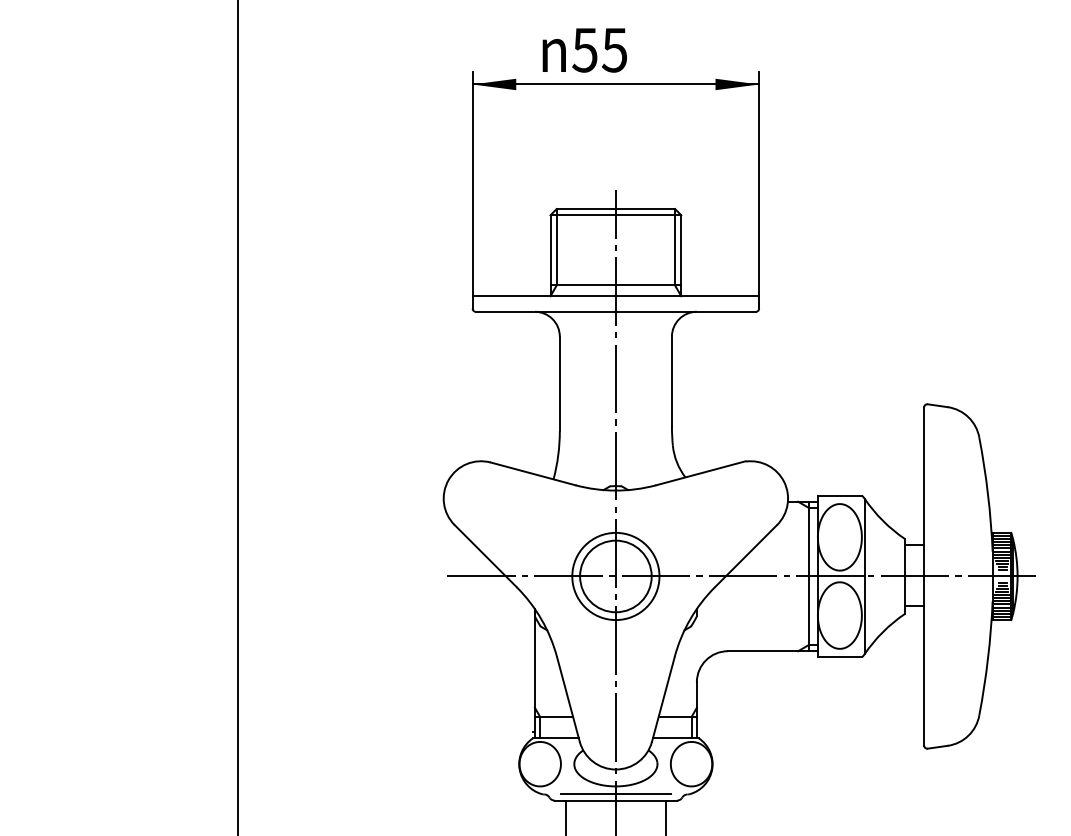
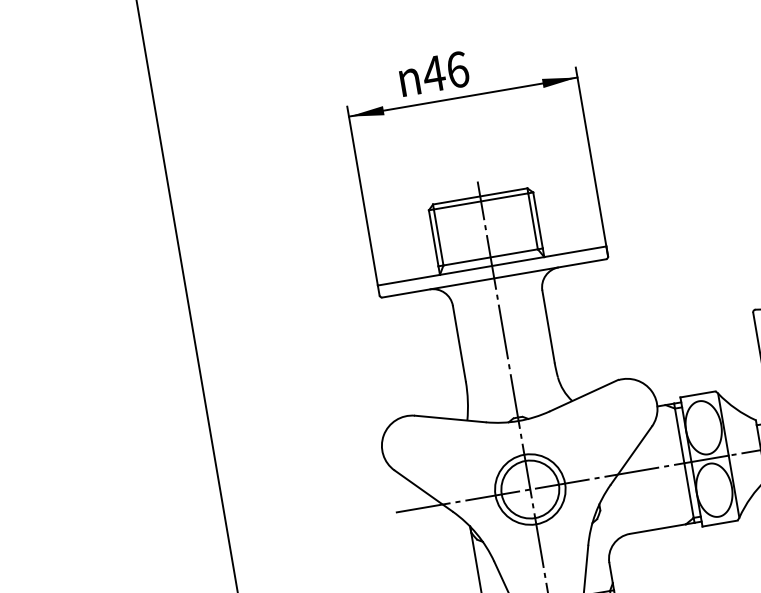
text: (599, 49) -> (445, 71), 55 -> 46

